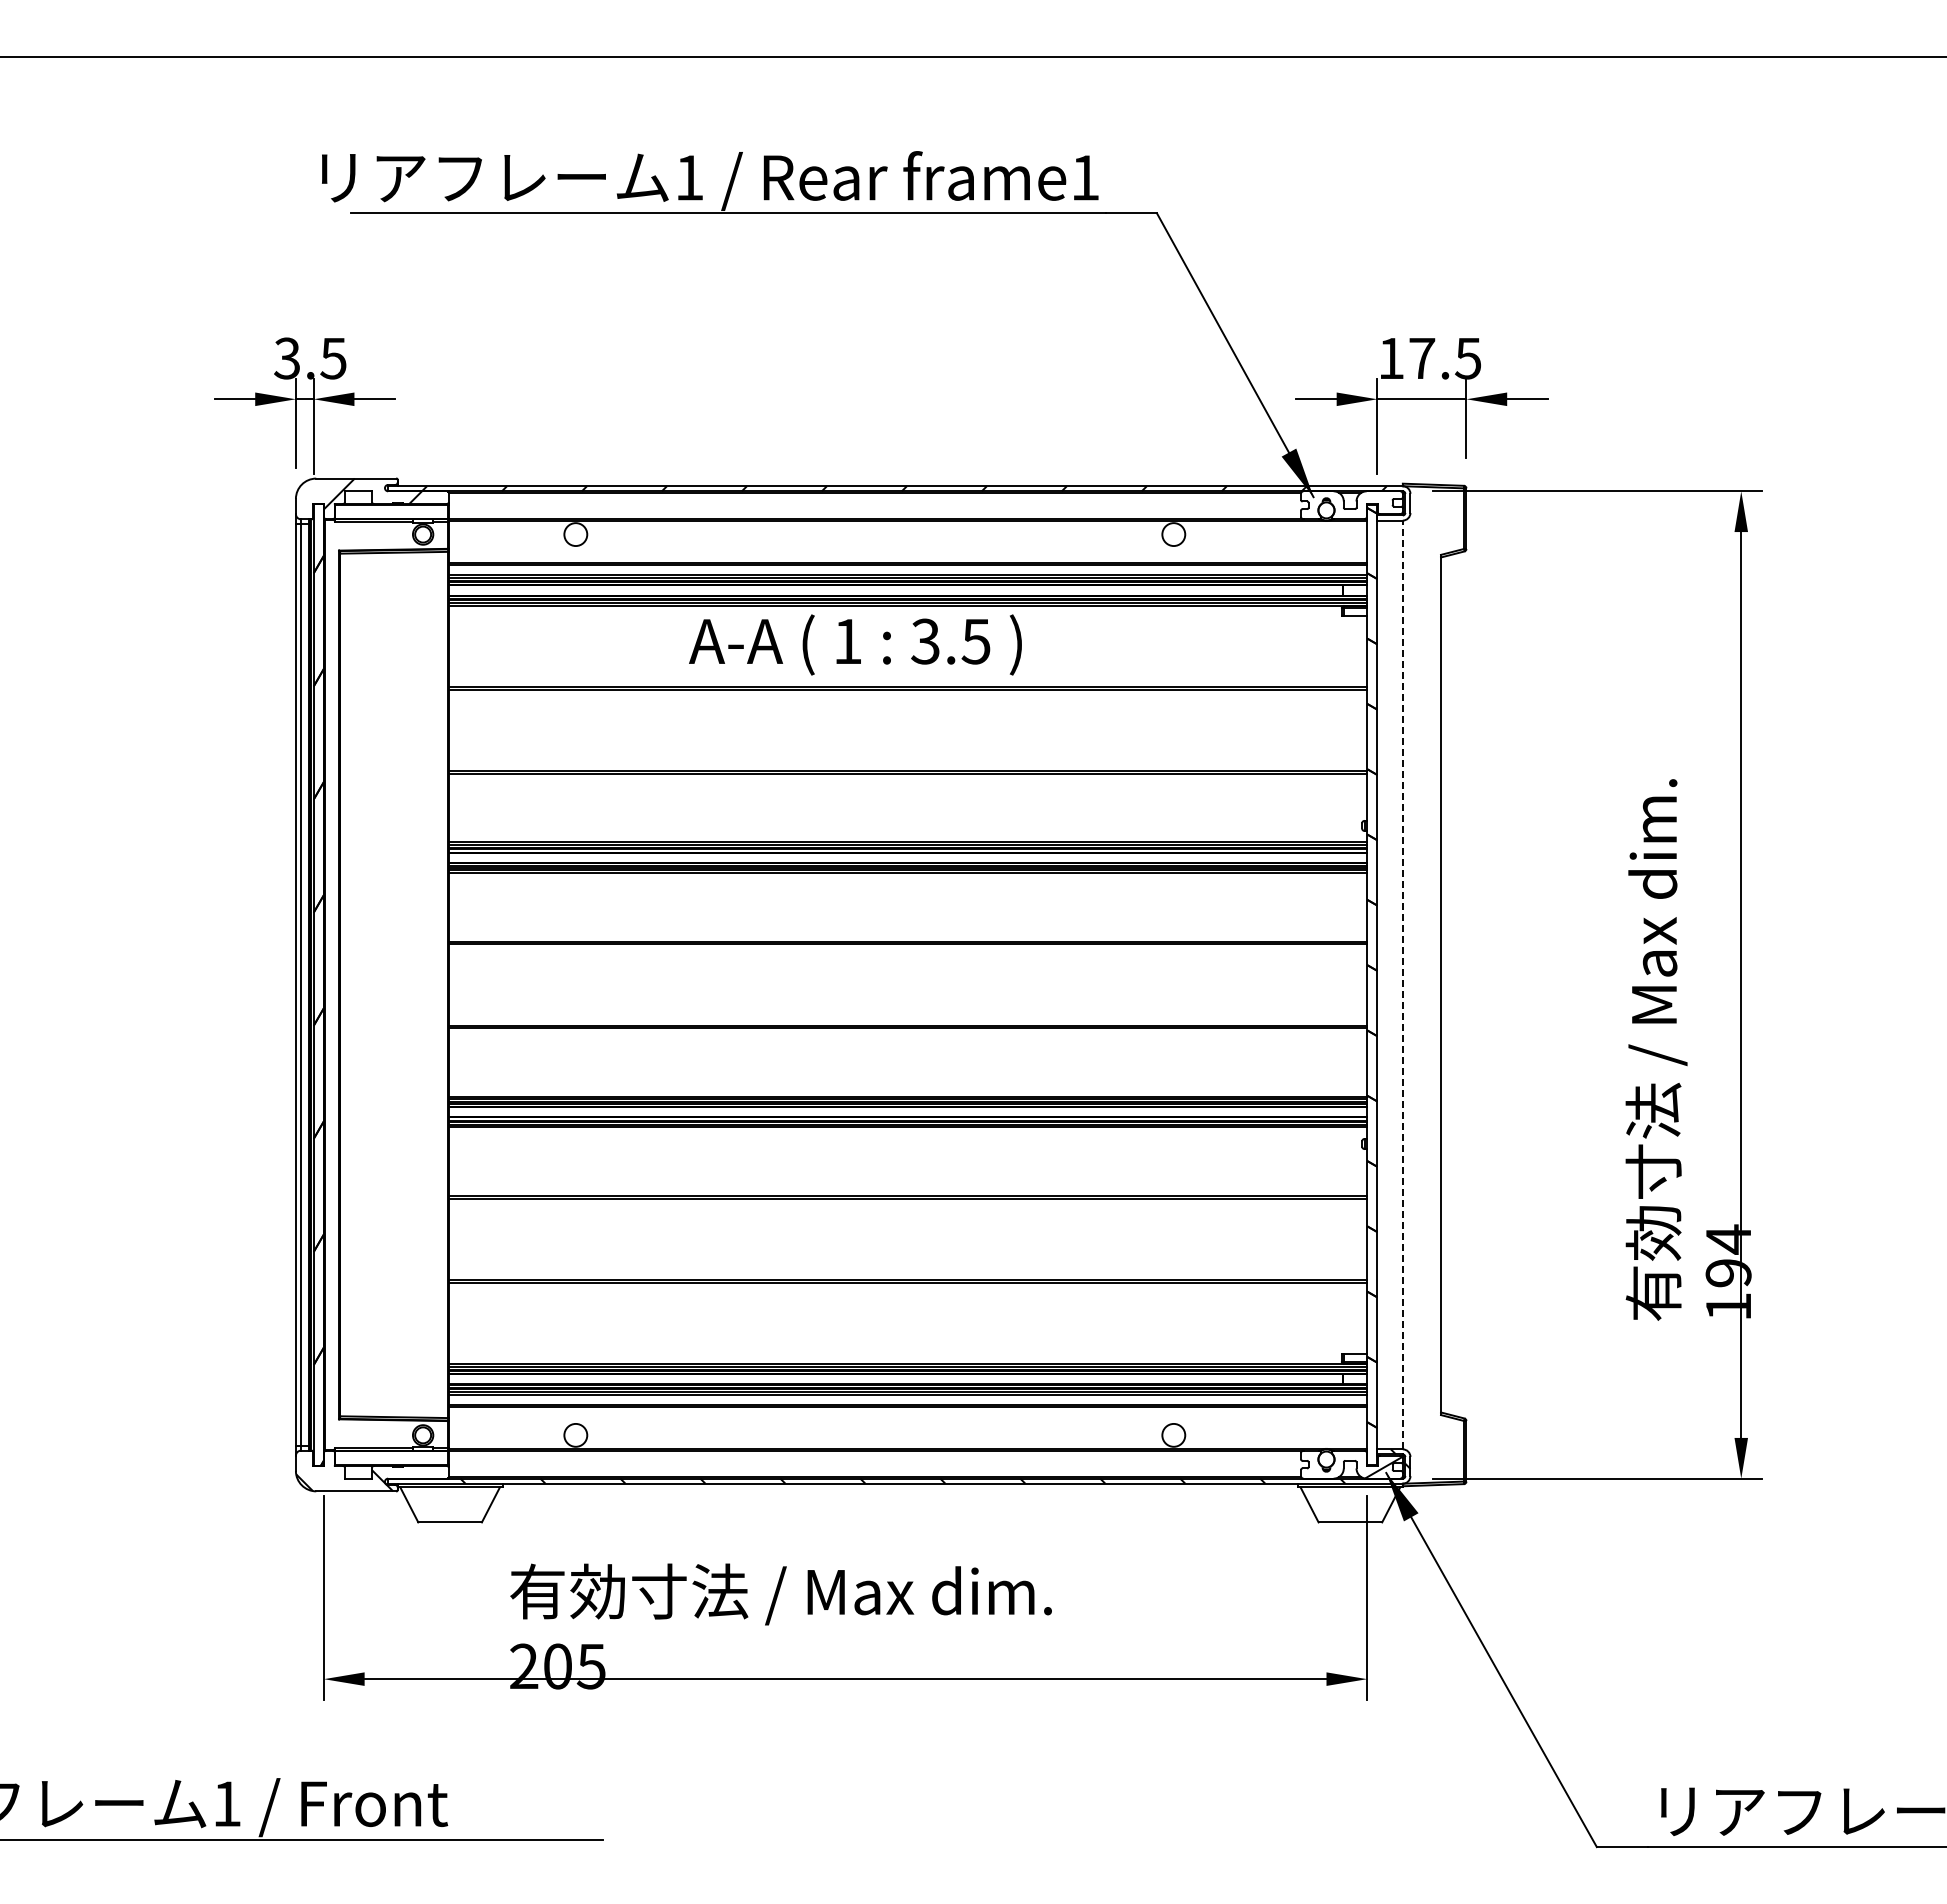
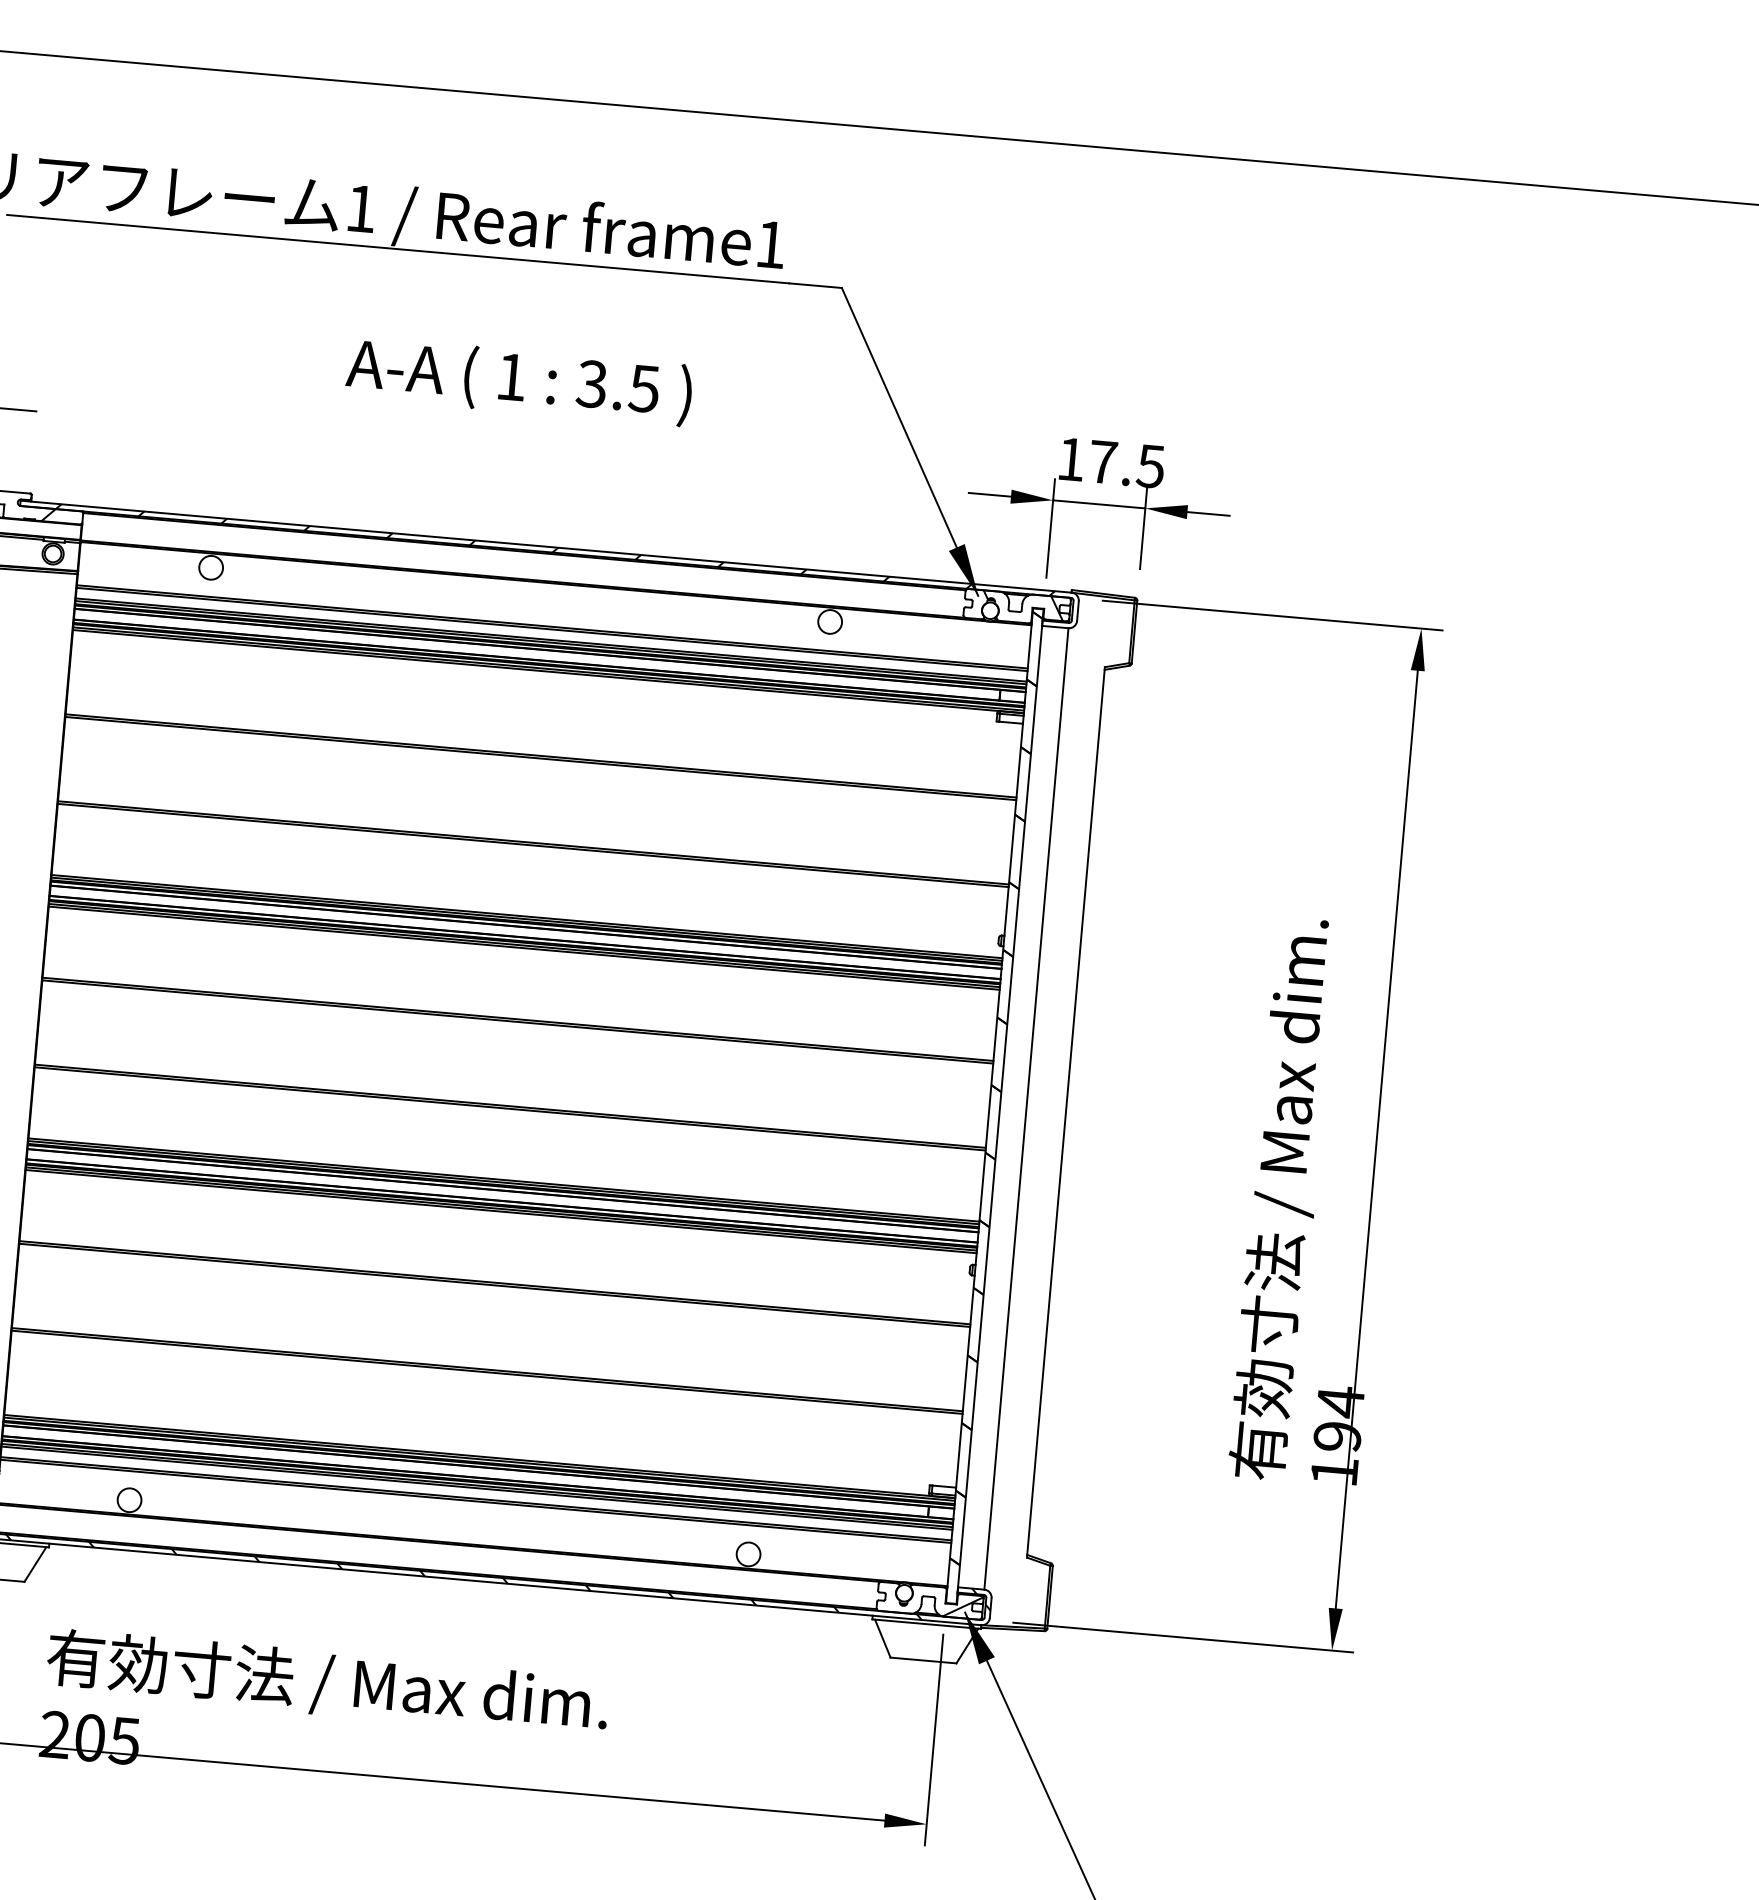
hatch: (1357, 505) -> (1022, 608), added
text: (855, 644) -> (519, 380), moved
line: (1402, 984) -> (1026, 1108), dashed -> solid

